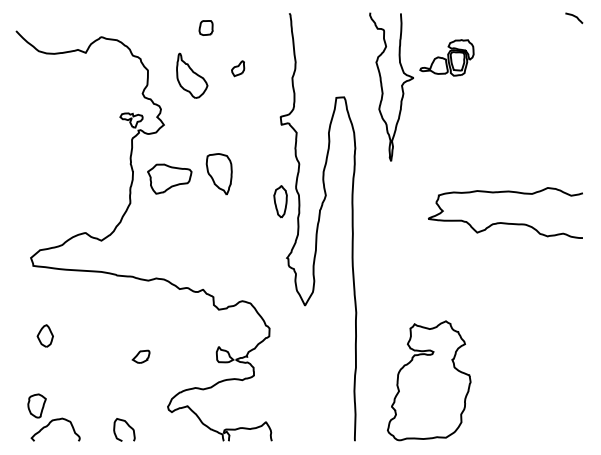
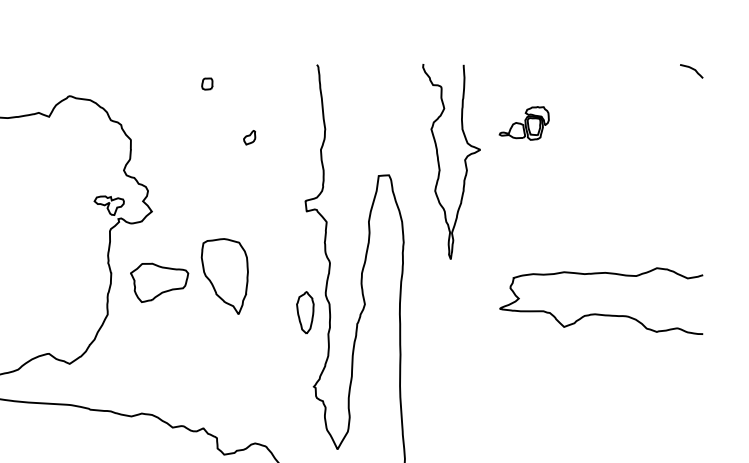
part: (205, 27) -> (206, 83), size x0.6
part: (446, 57) -> (523, 122), size x0.7
part: (238, 68) -> (250, 137), size x0.7
part: (192, 75) -> (189, 146), removed
part: (218, 174) -> (223, 276), size x1.4
curve: (505, 222) -> (601, 313), moved

